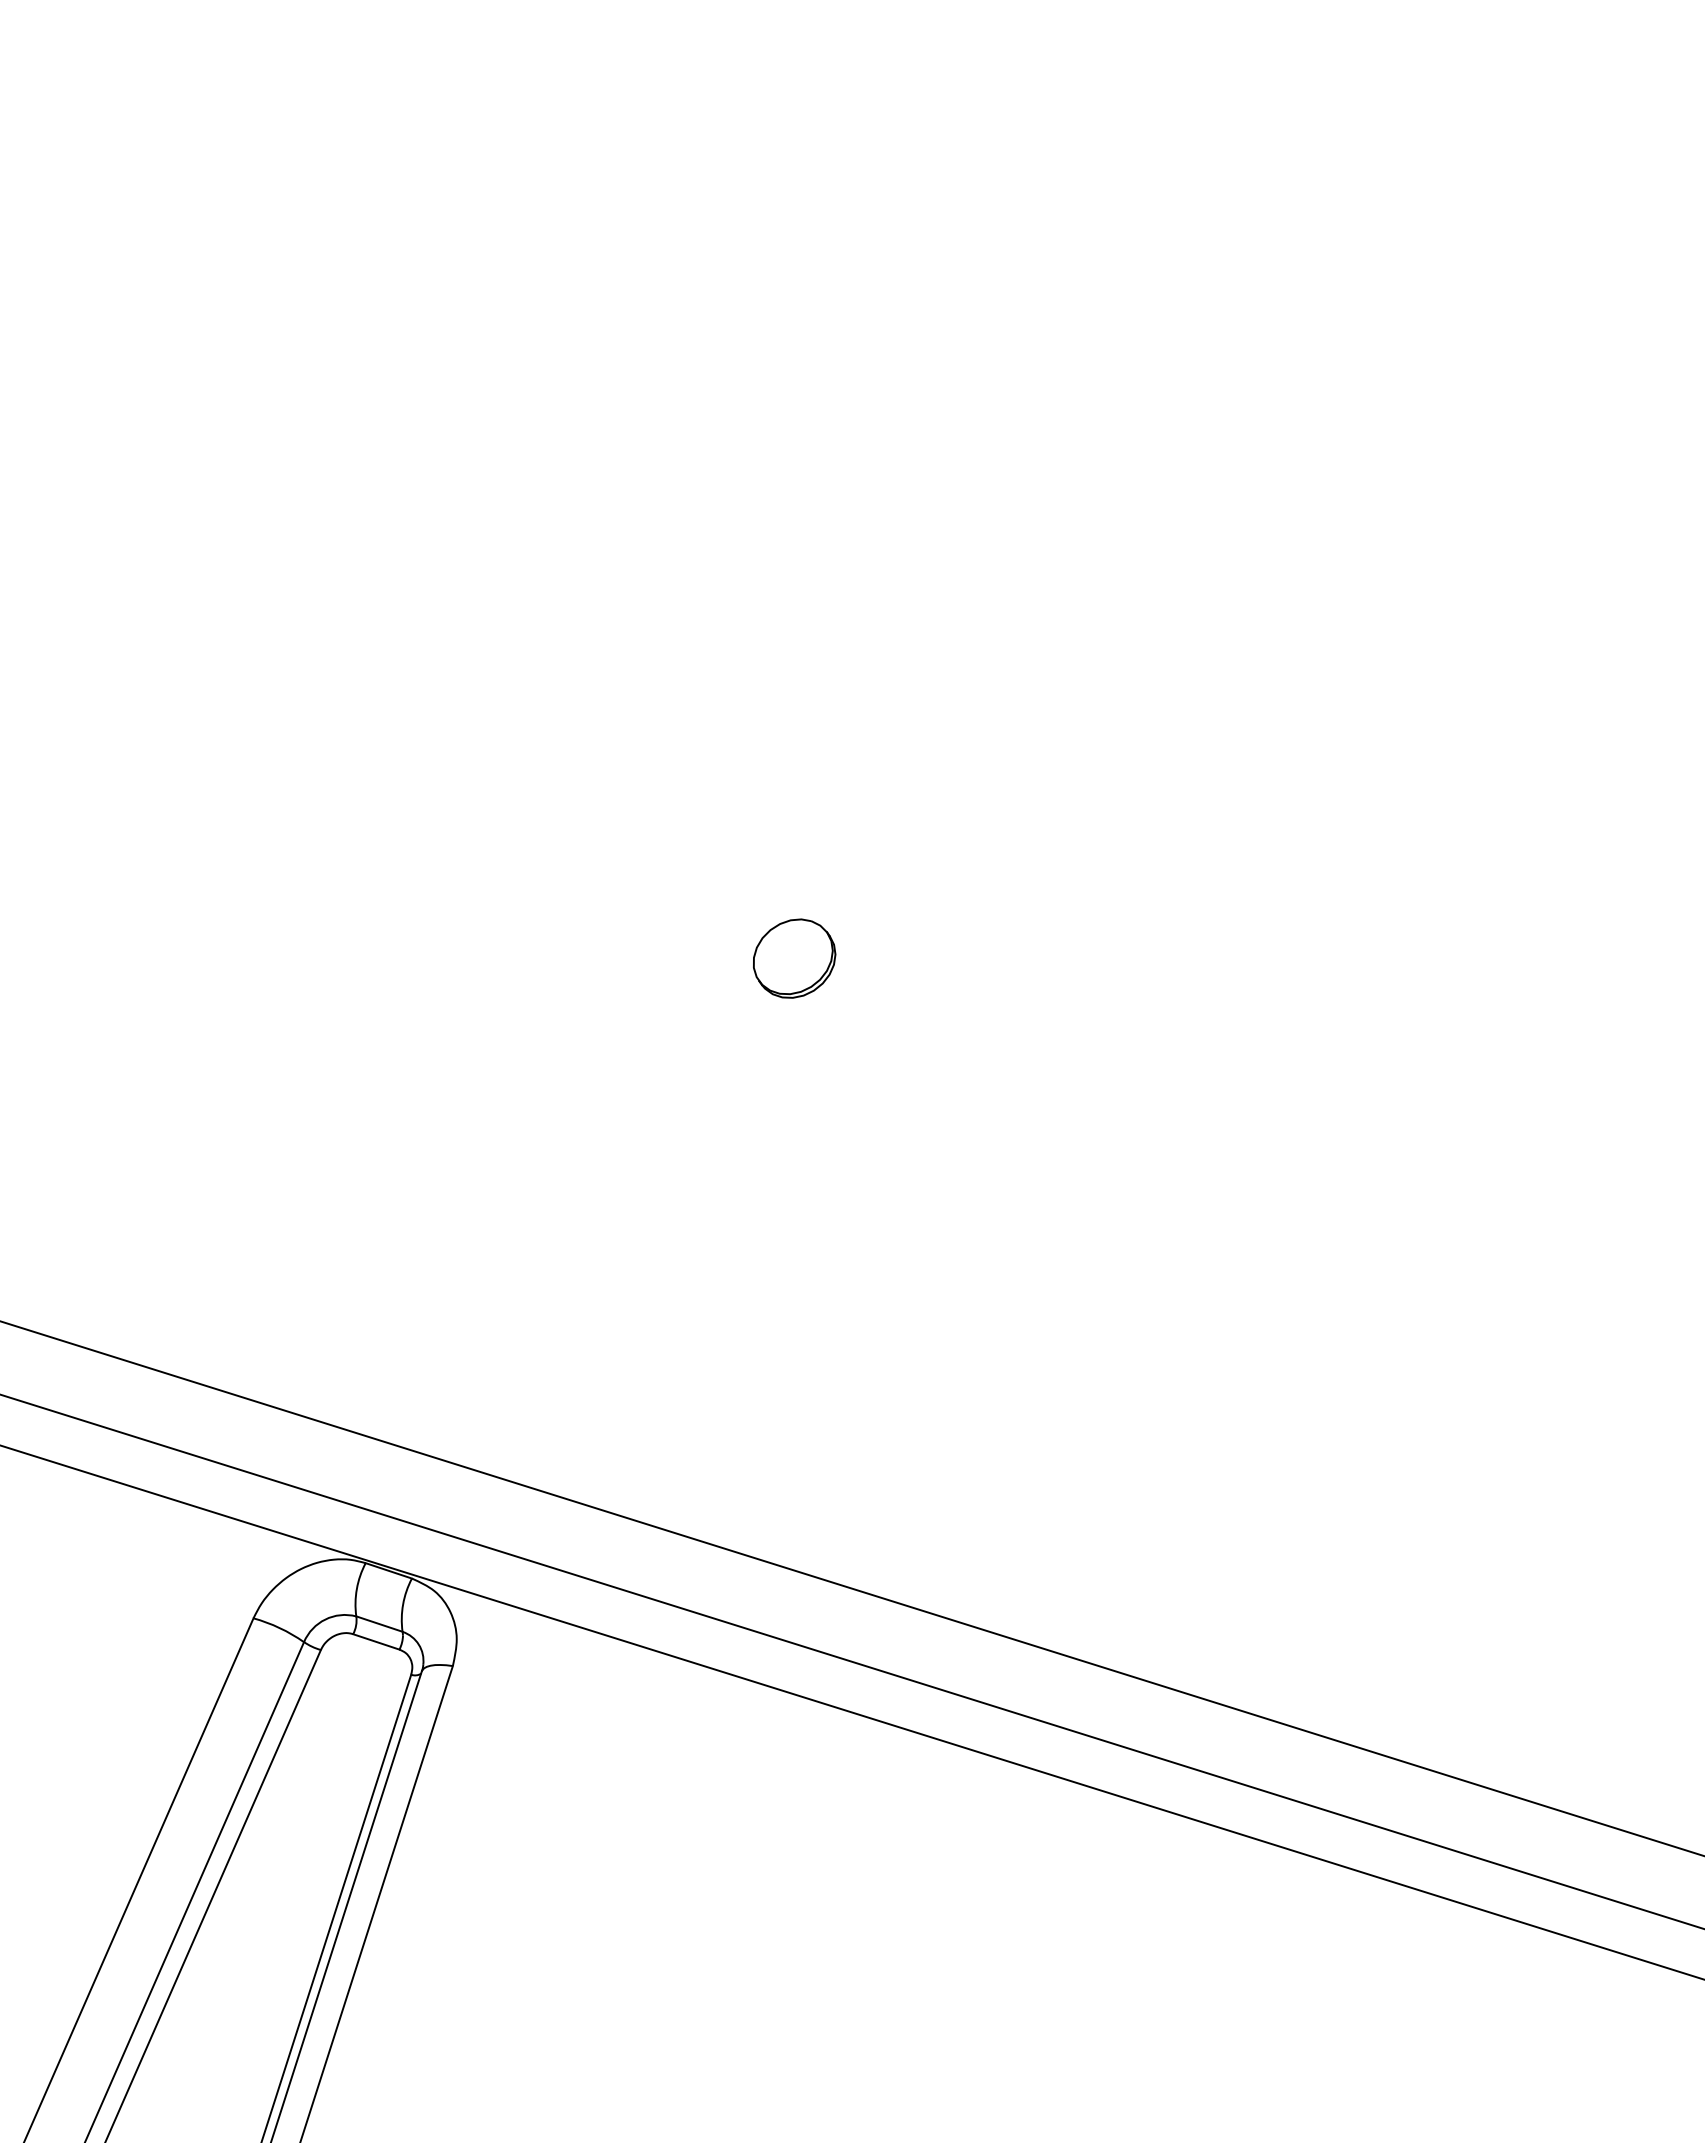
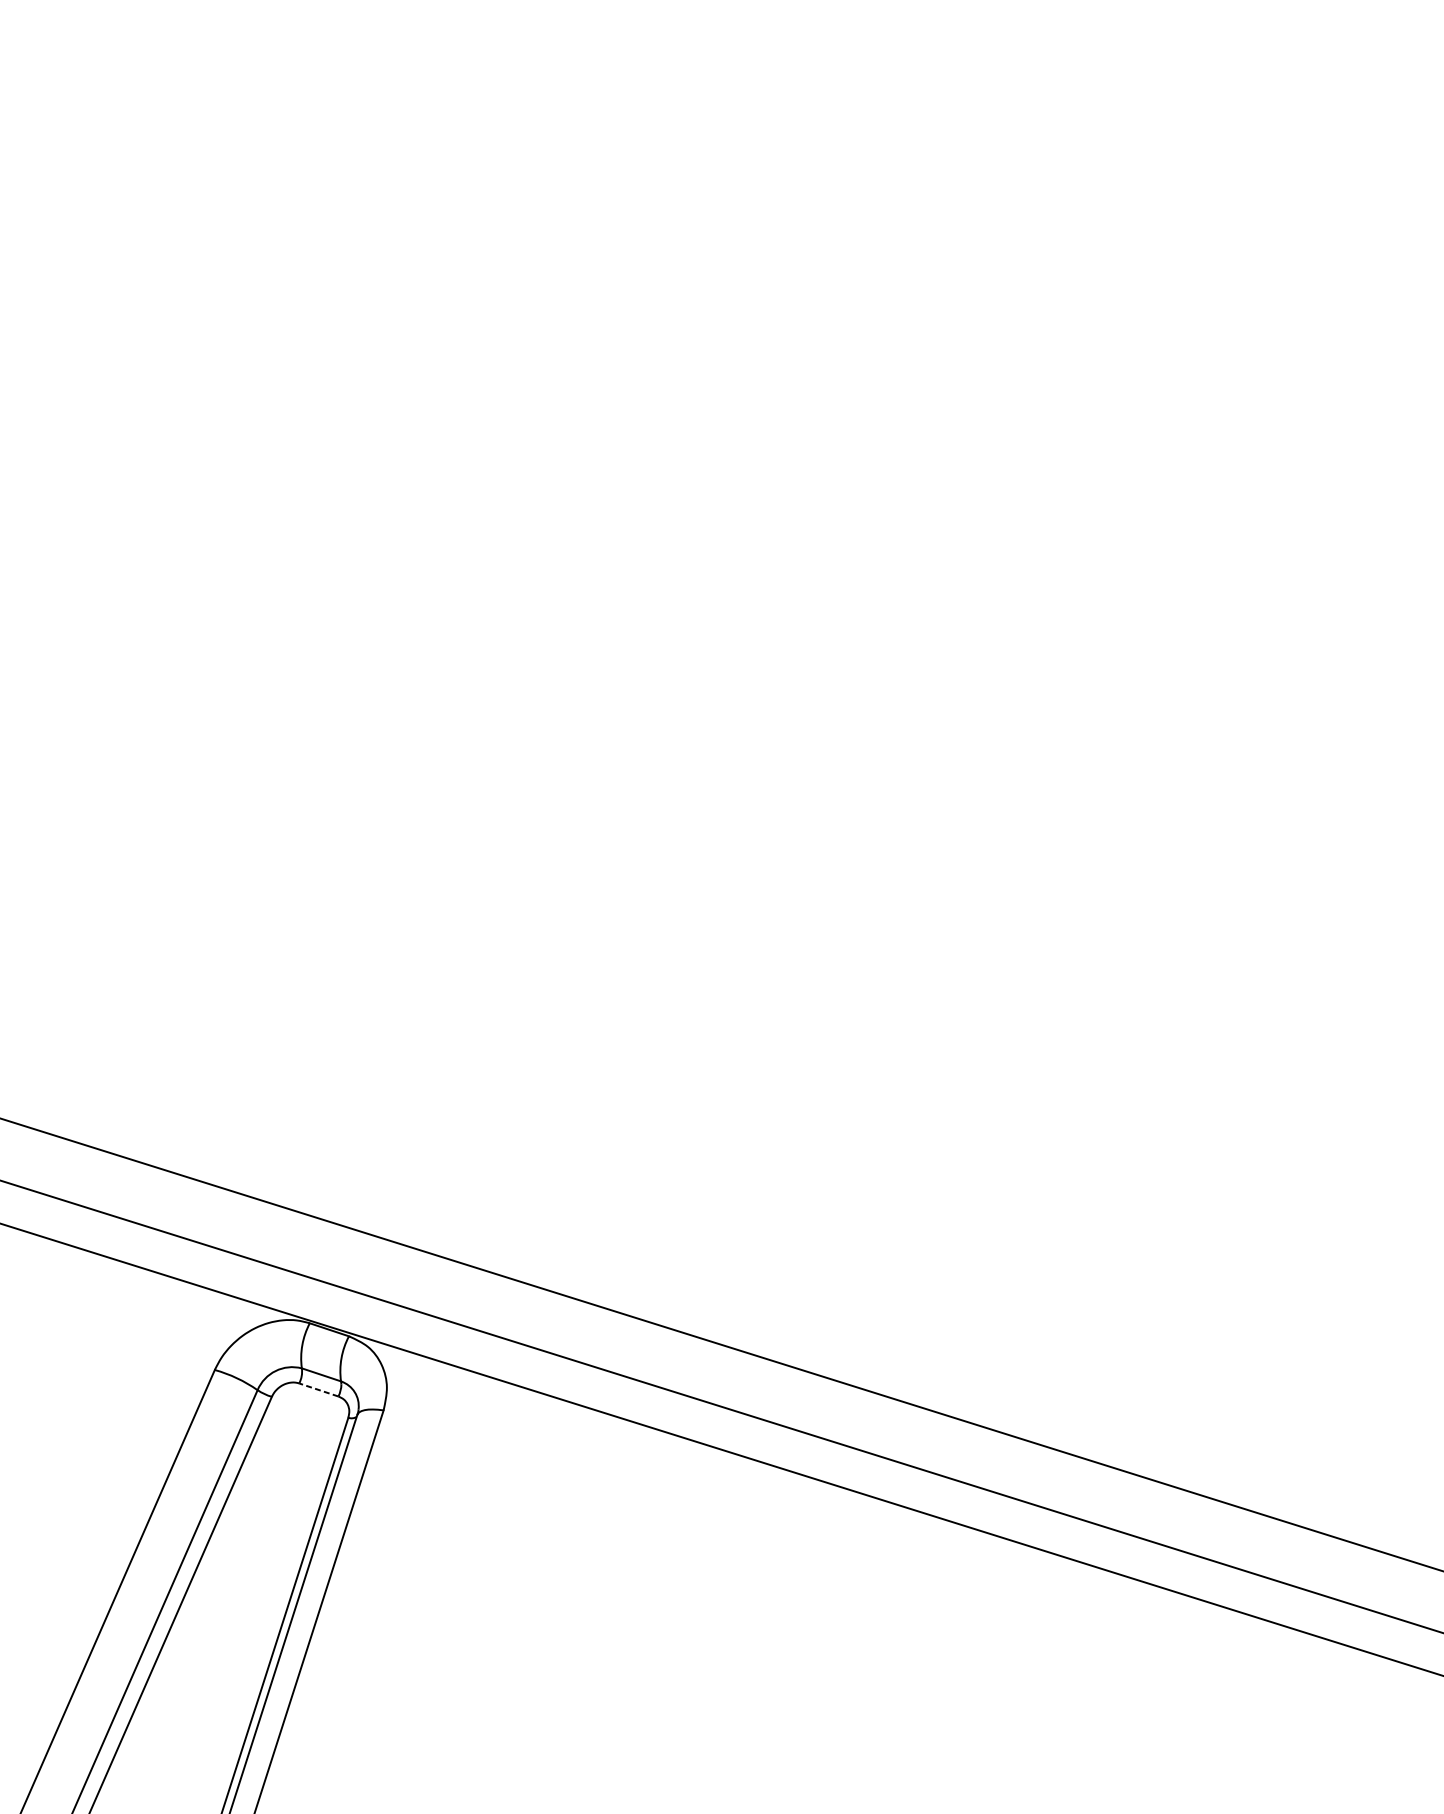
part: (794, 958) -> (672, 811), removed
line: (375, 1641) -> (318, 1389), solid -> dashed

